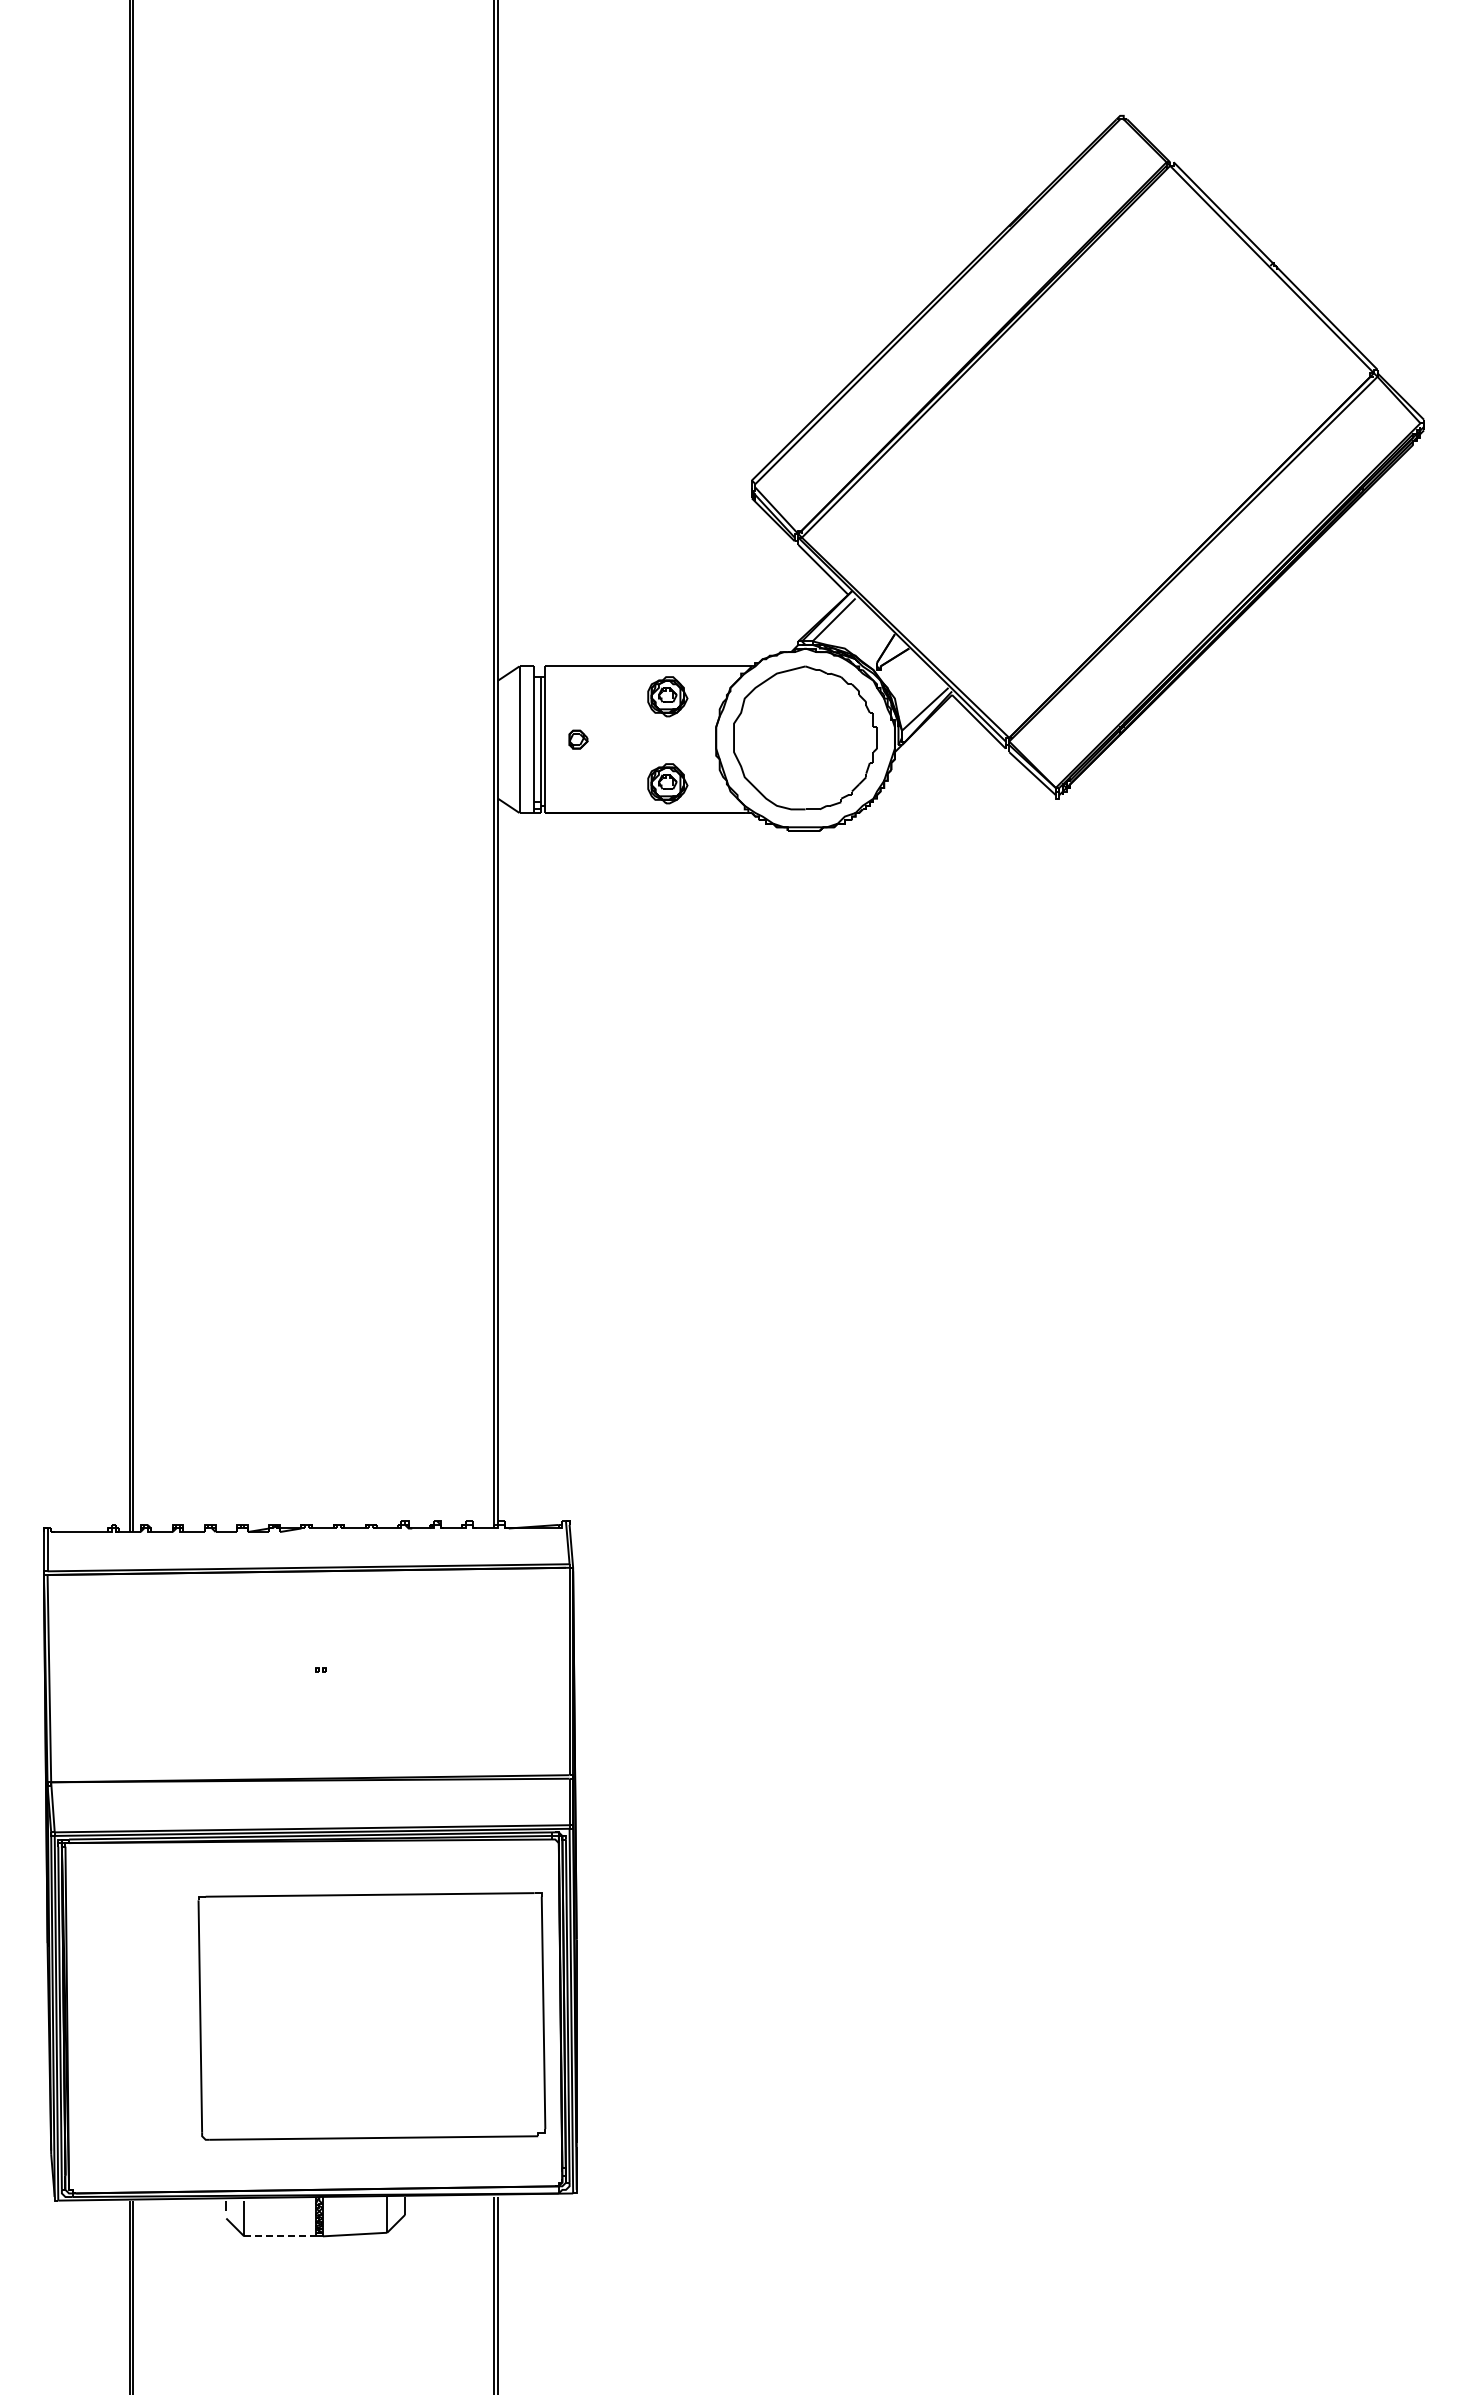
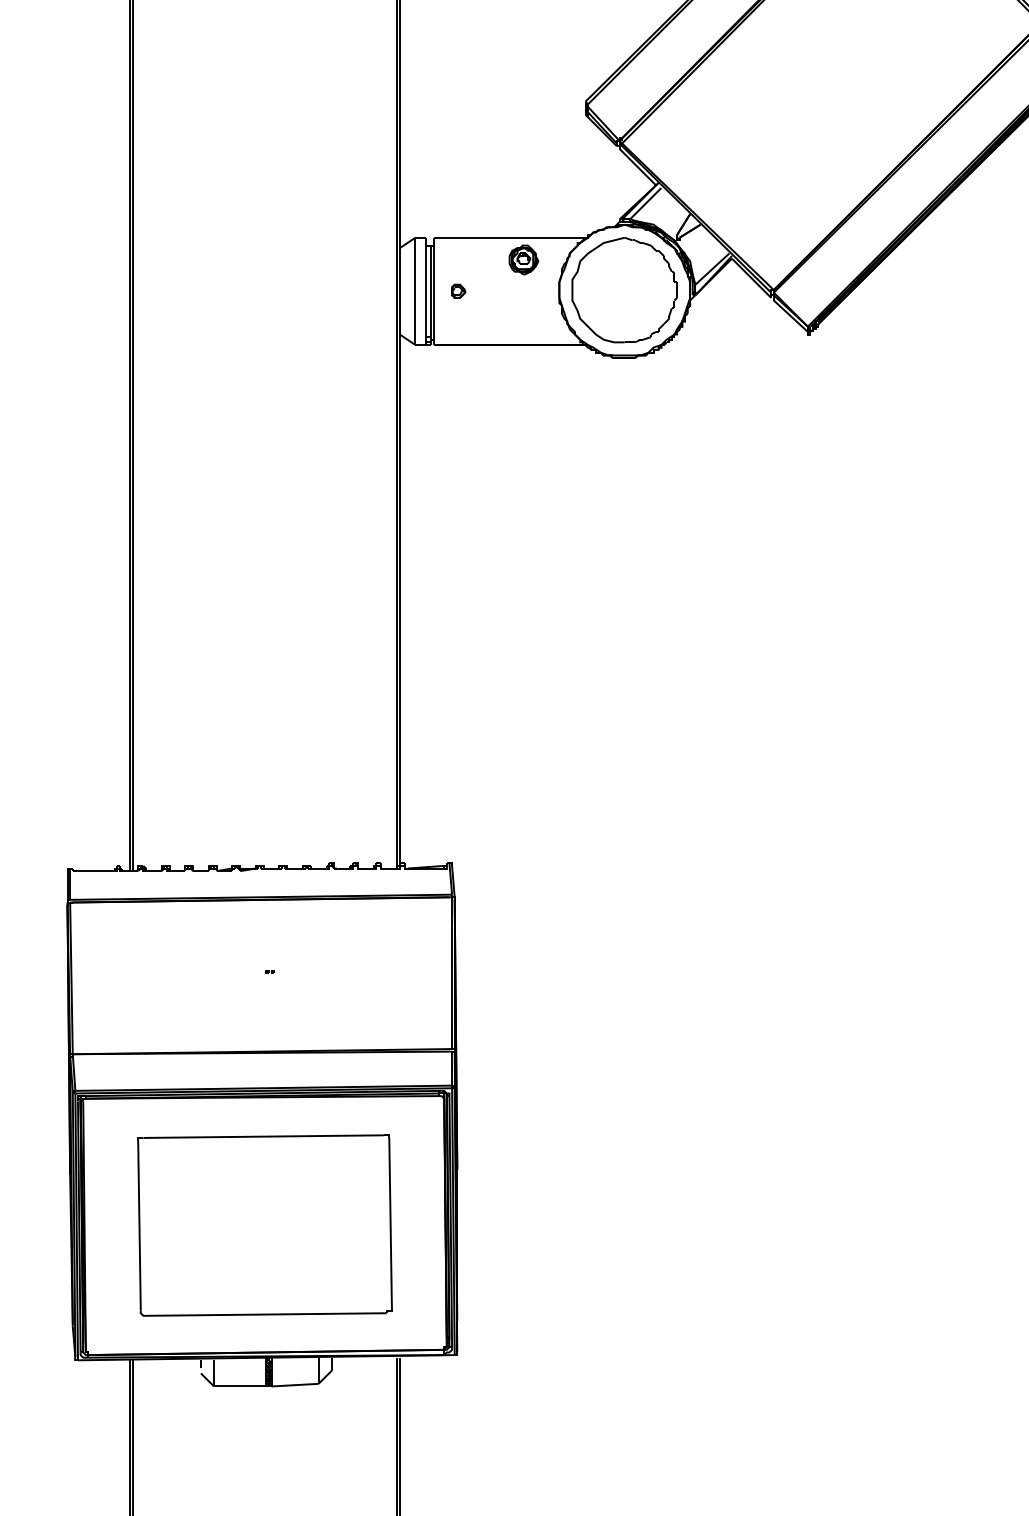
part: (667, 783) -> (523, 323), removed
part: (371, 2016) -> (264, 1225), moved
line: (279, 2236) -> (239, 1386), dashed -> solid

